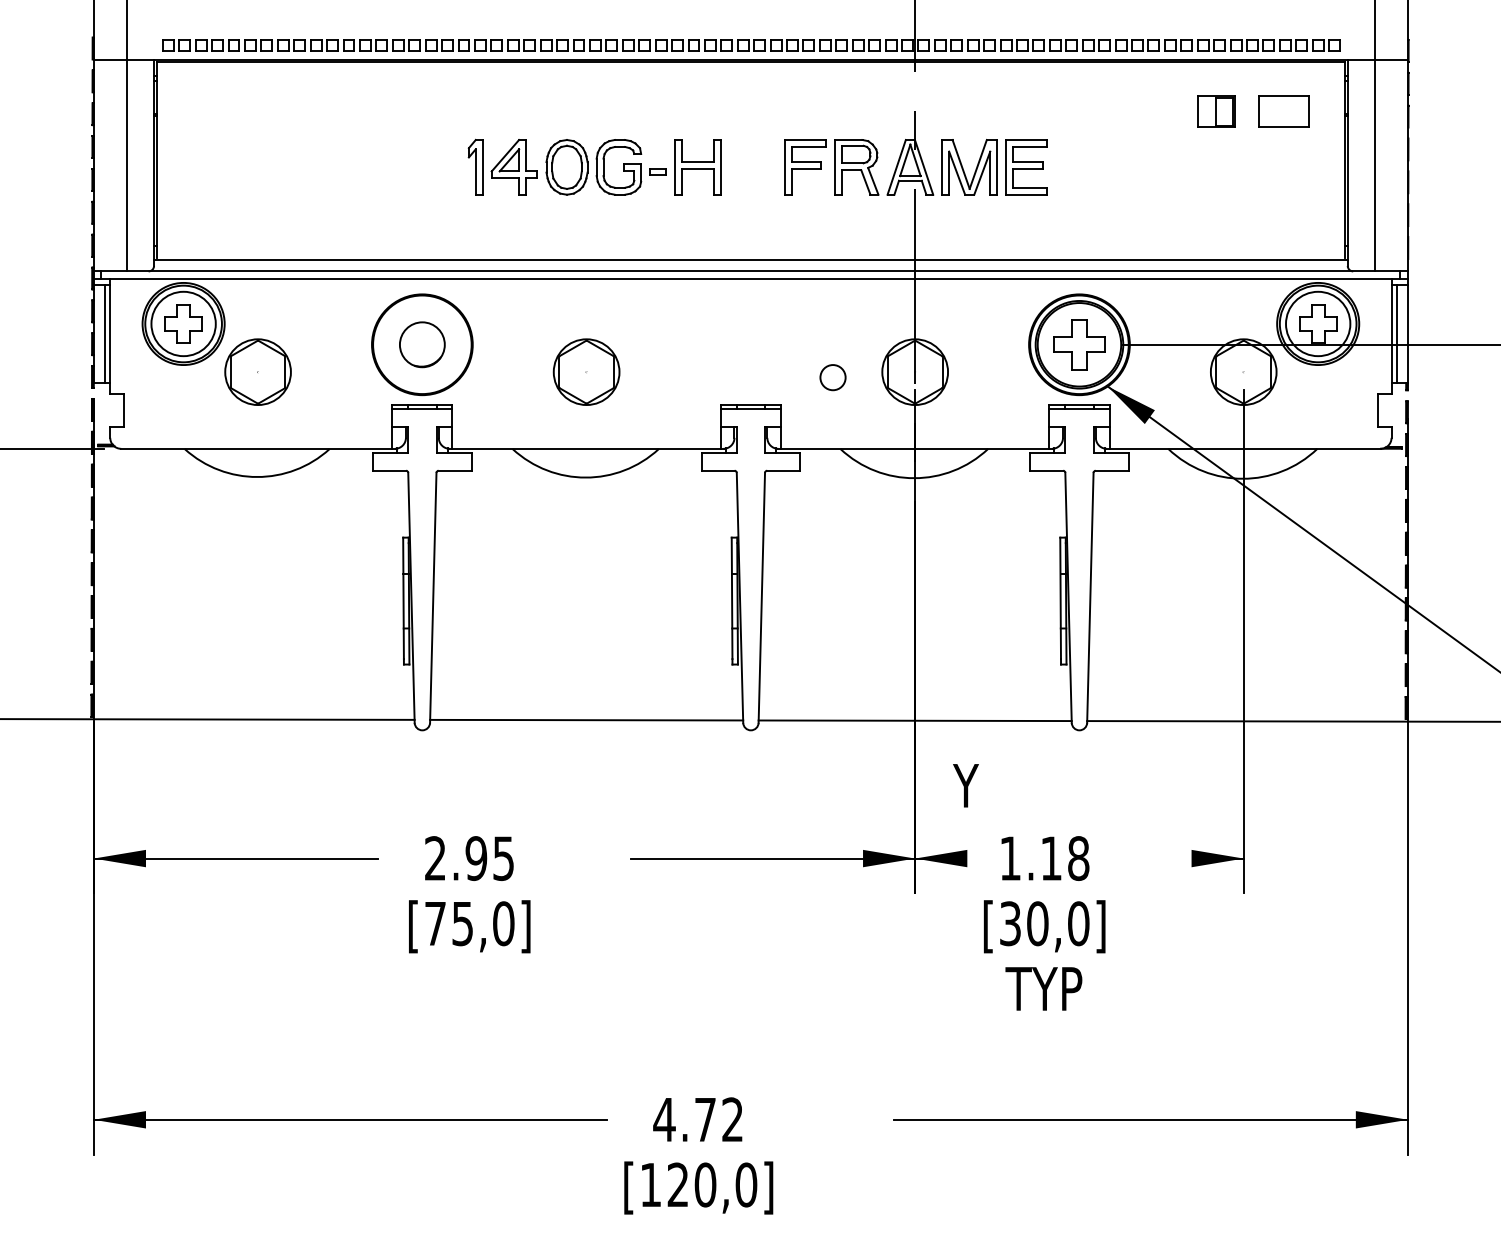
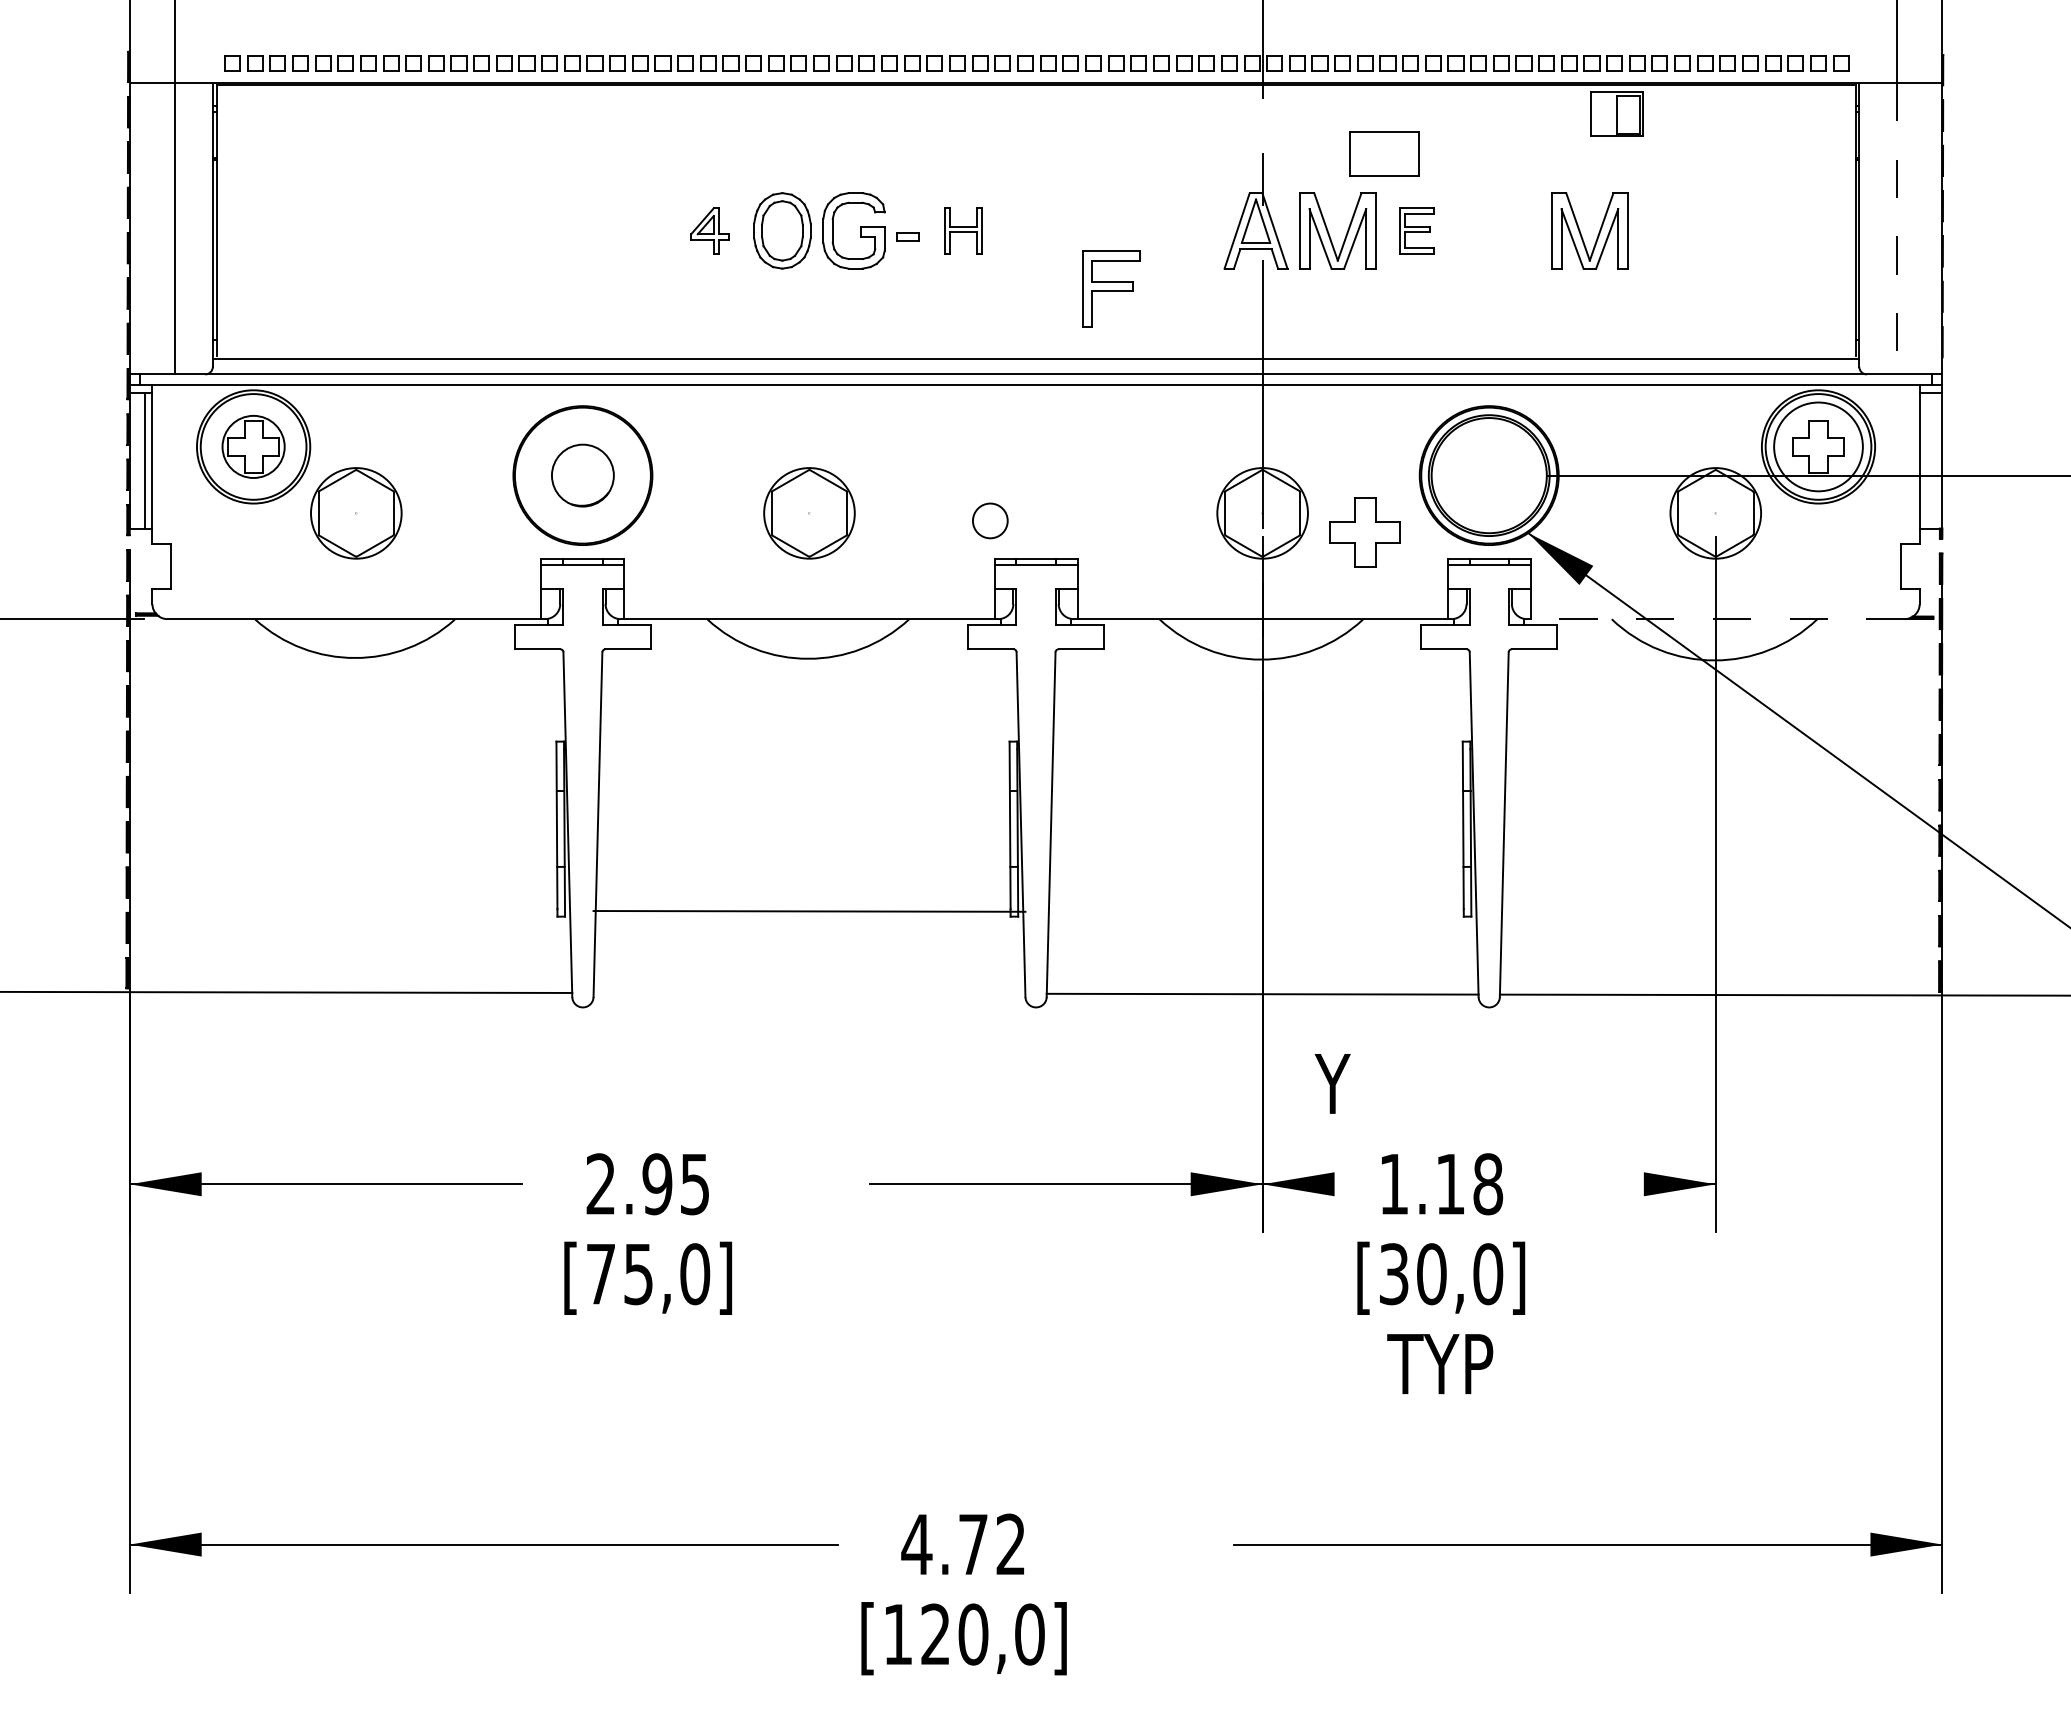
part: (1215, 111) -> (1616, 113), moved
part: (1284, 111) -> (1384, 153), moved
line: (1375, 165) -> (1897, 228), solid -> dashed
part: (475, 167) -> (656, 230), removed
part: (514, 167) -> (709, 230), size x0.6
part: (698, 167) -> (963, 230), size x0.6
part: (805, 167) -> (1111, 288), moved
part: (856, 167) -> (1181, 230), removed
part: (1026, 167) -> (1416, 230), size x0.6
part: (1146, 169) -> (1581, 233), added
circle: (183, 323) -> (253, 446), size x0.7
line: (1397, 333) -> (1927, 460), removed
part: (1078, 344) -> (1364, 532), moved
circle: (833, 377) -> (990, 520), moved
line: (1244, 449) -> (1717, 619), solid -> dashed
line: (586, 720) -> (809, 911), moved

